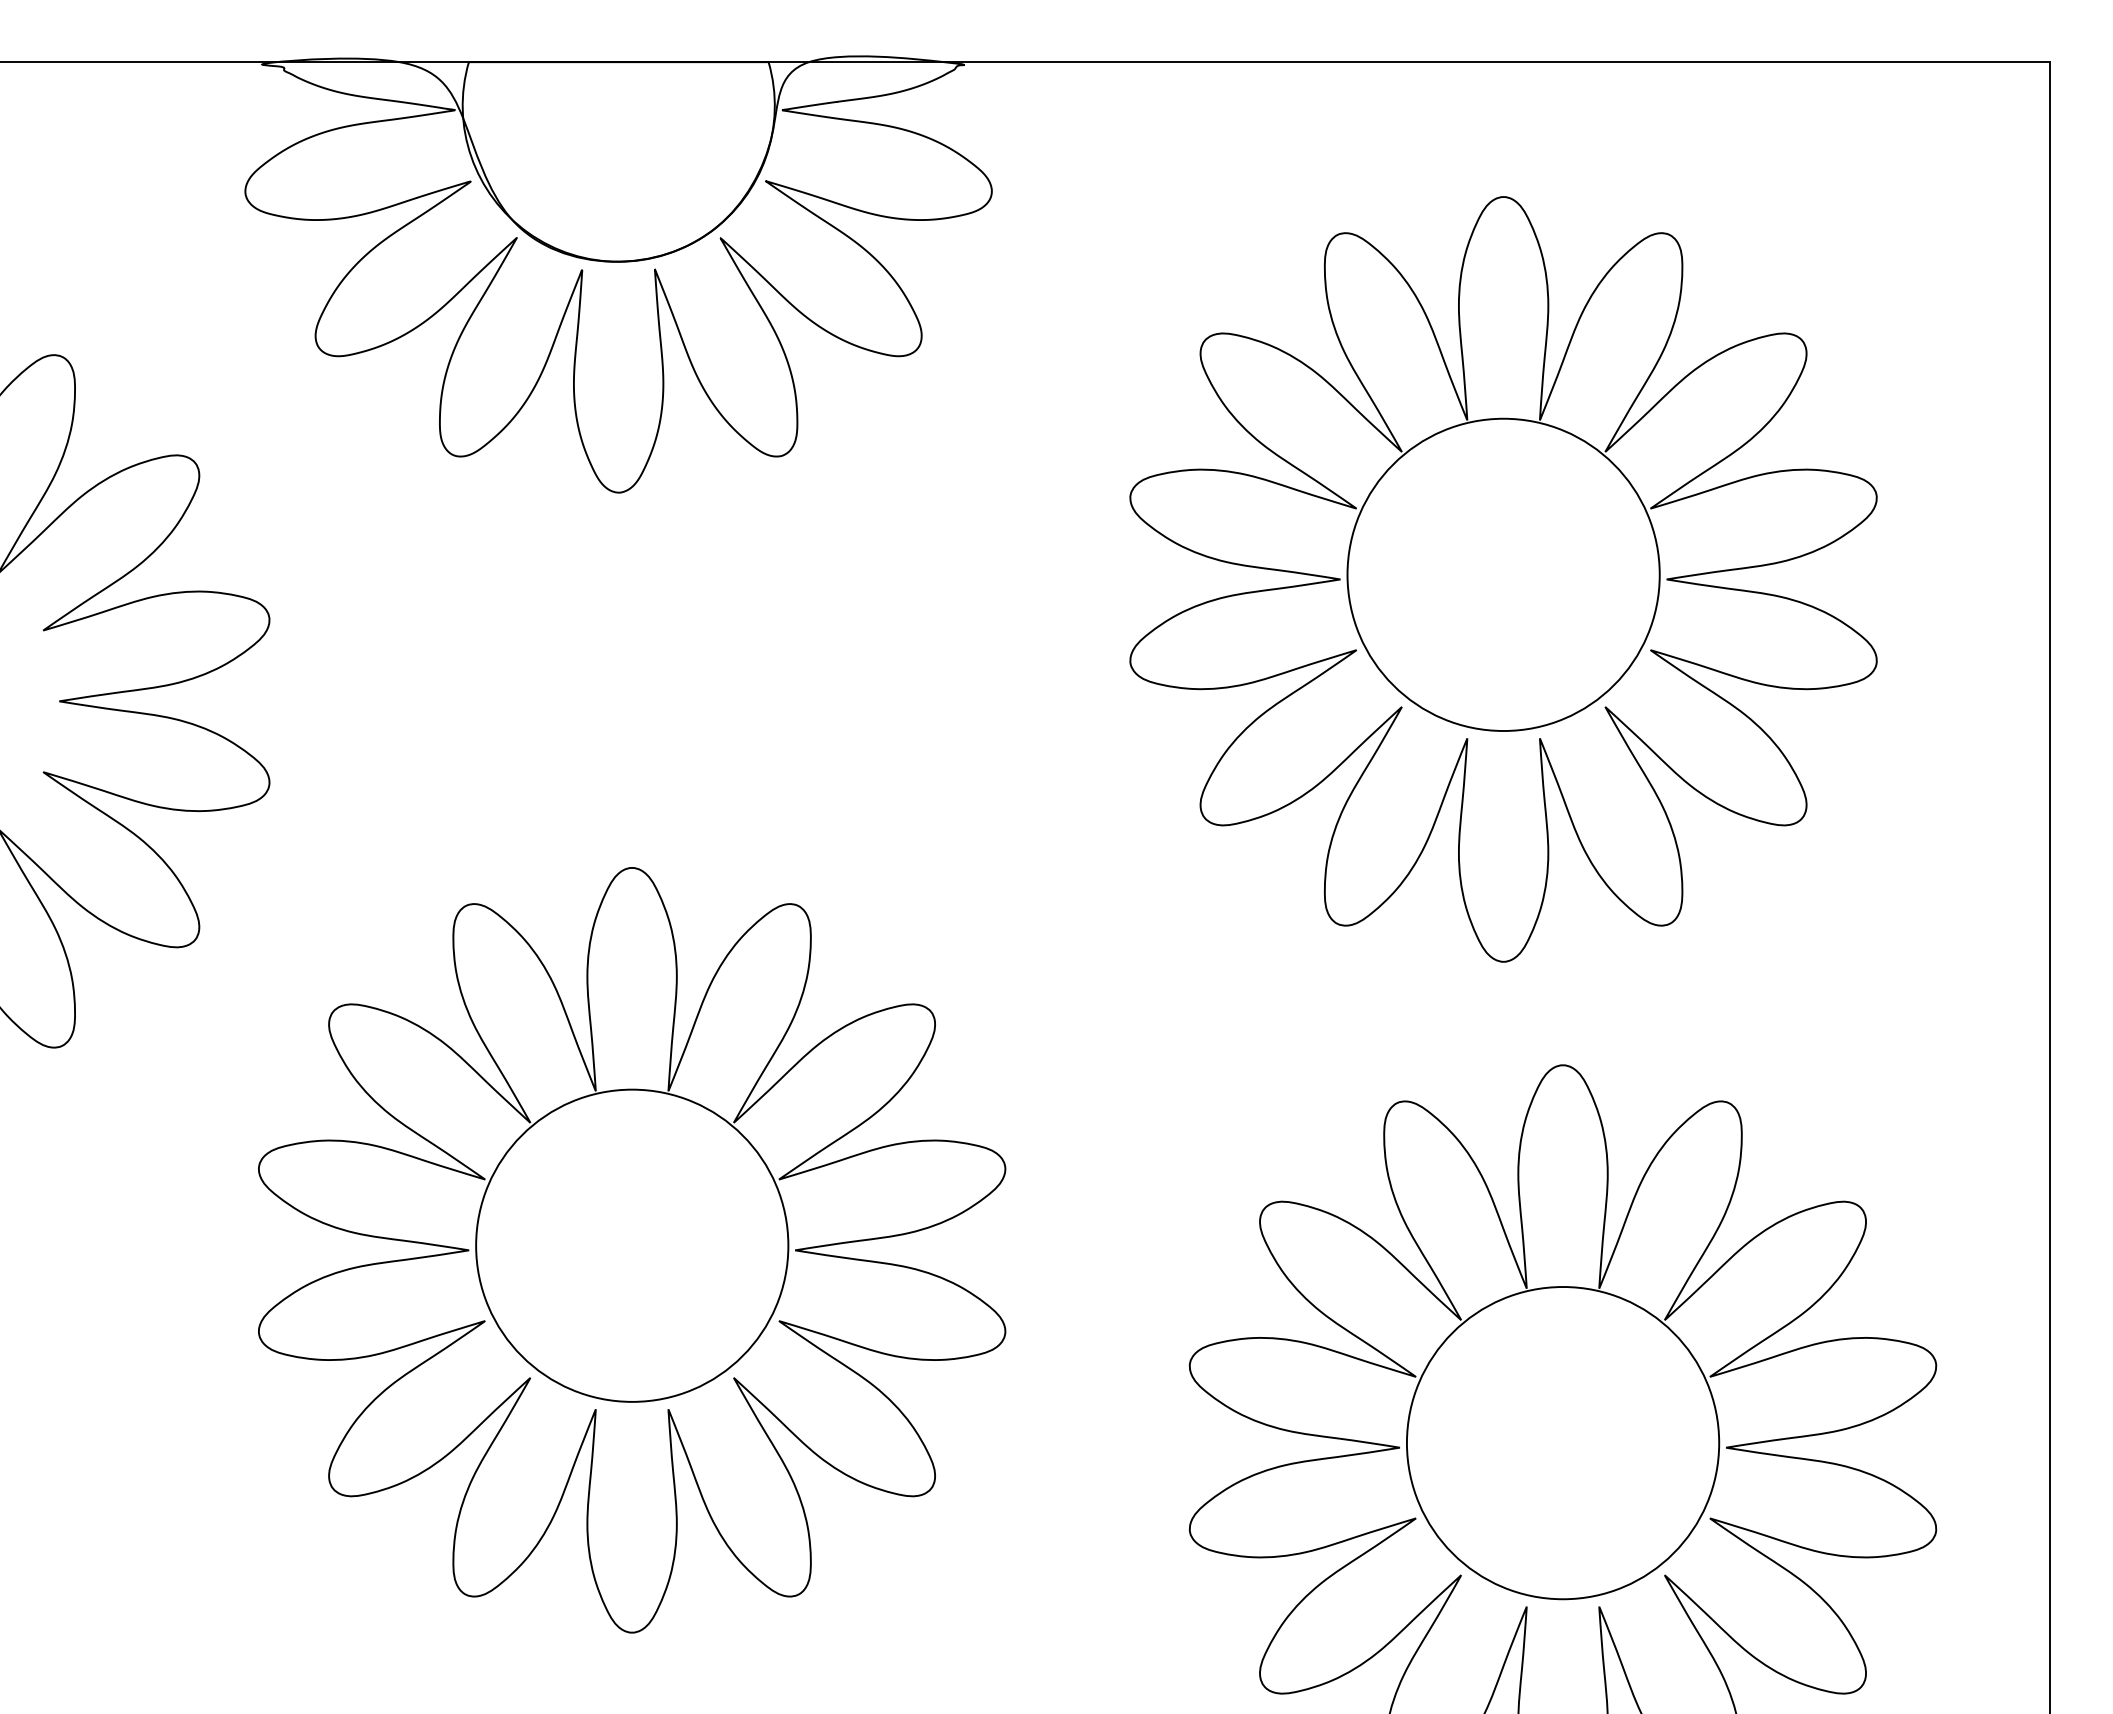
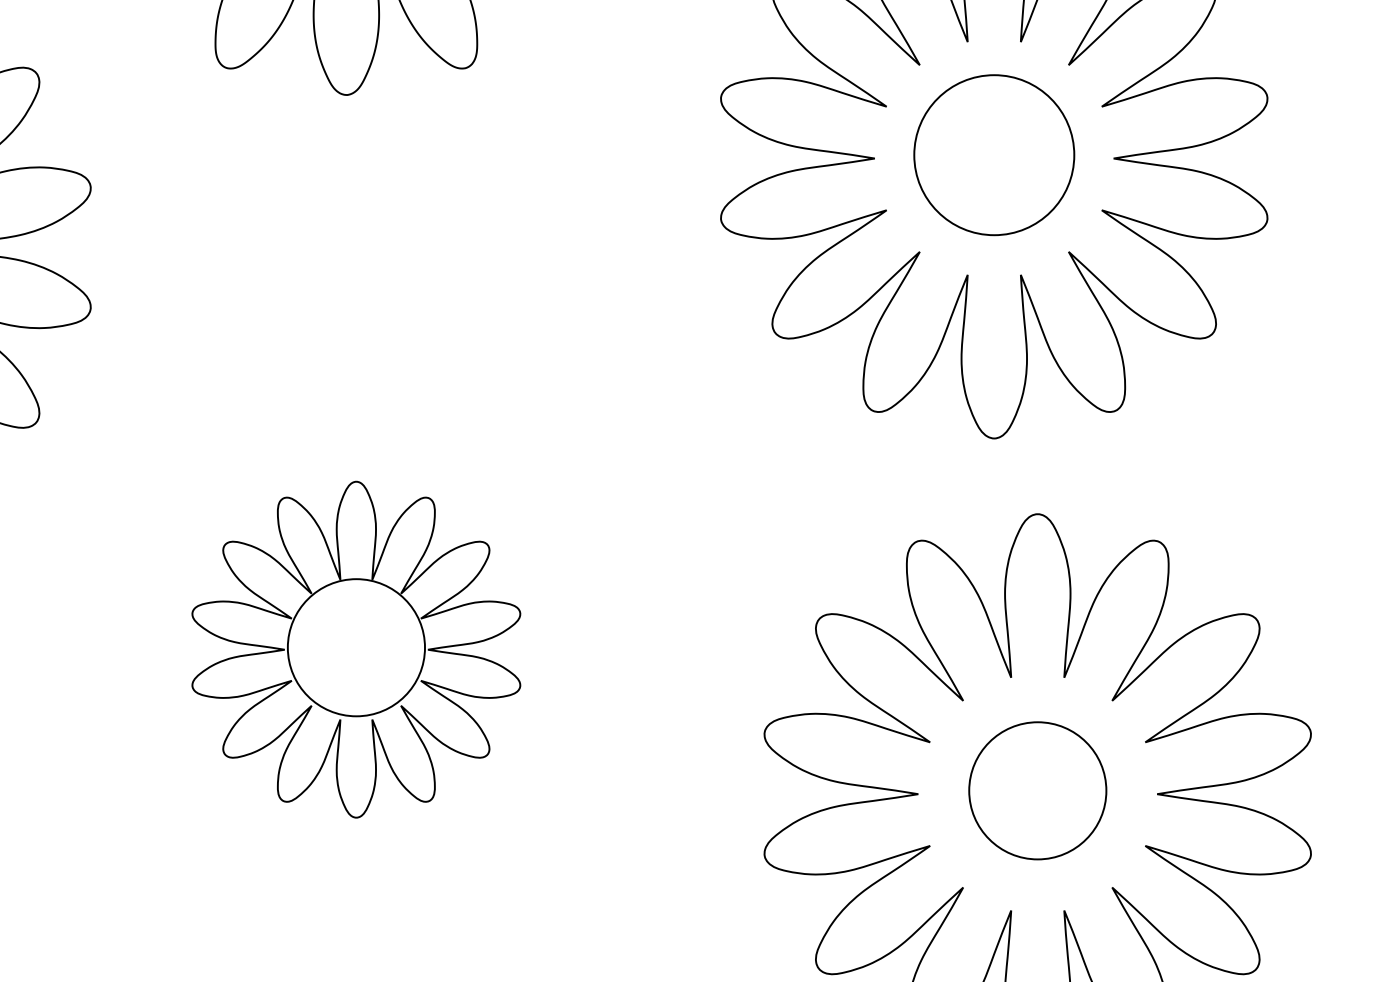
circle: (1503, 574) -> (994, 154), size x0.7
part: (632, 1250) -> (356, 649), size x0.6
circle: (1562, 1443) -> (1037, 791), size x0.6

